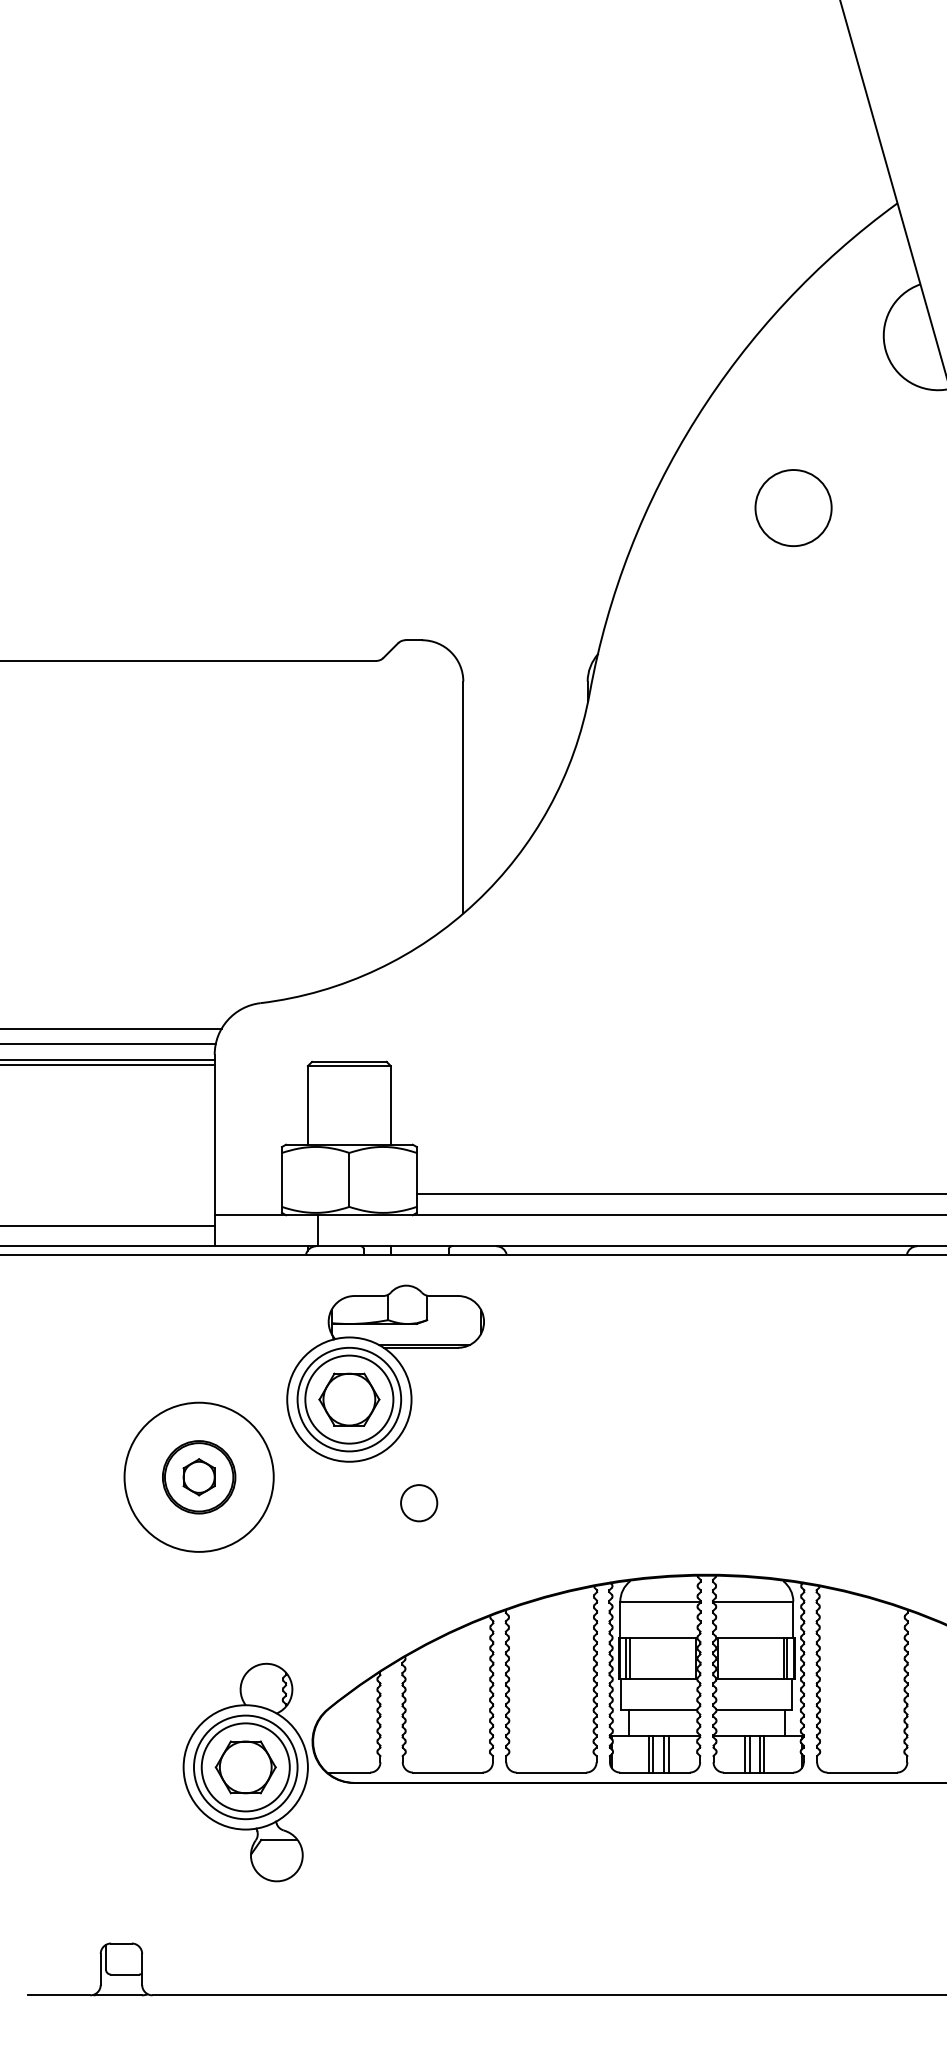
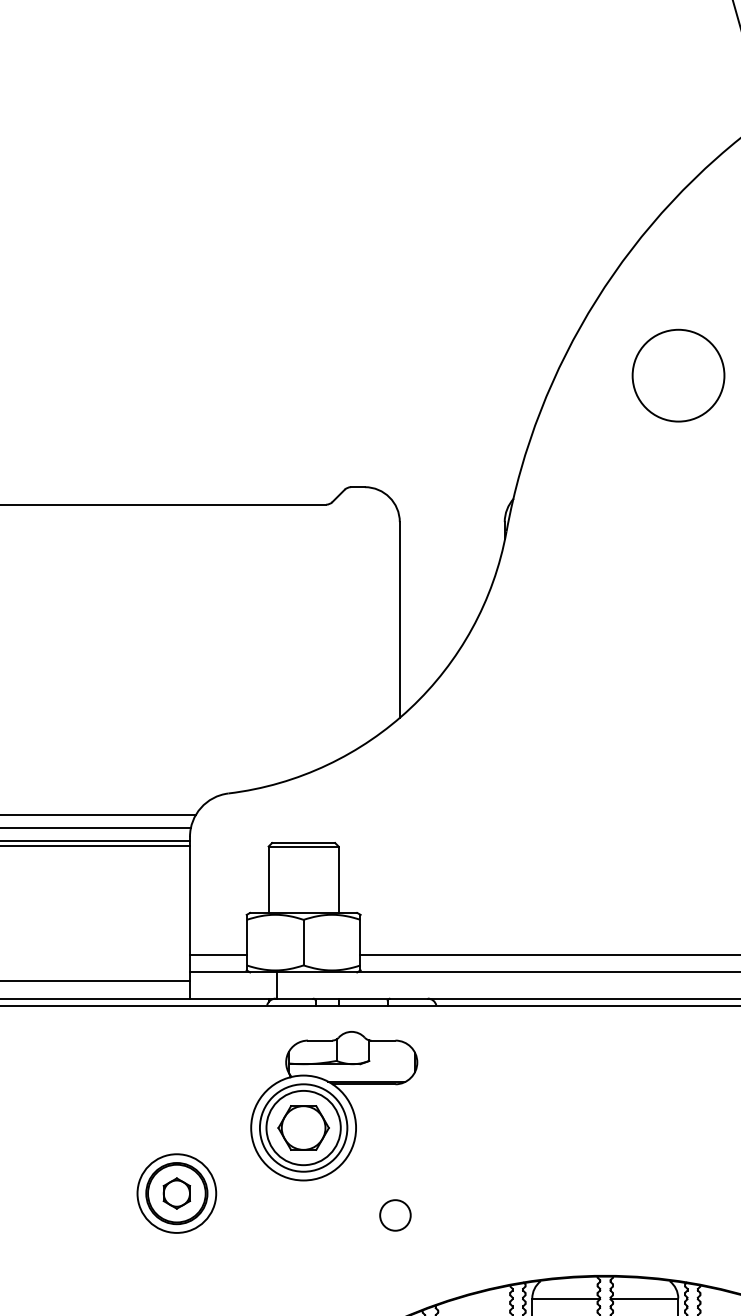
circle: (793, 507) -> (678, 375), size x1.43
line: (248, 1194) -> (218, 954), added
circle: (198, 1476) -> (176, 1192), size x0.62
circle: (419, 1503) -> (395, 1215), moved

